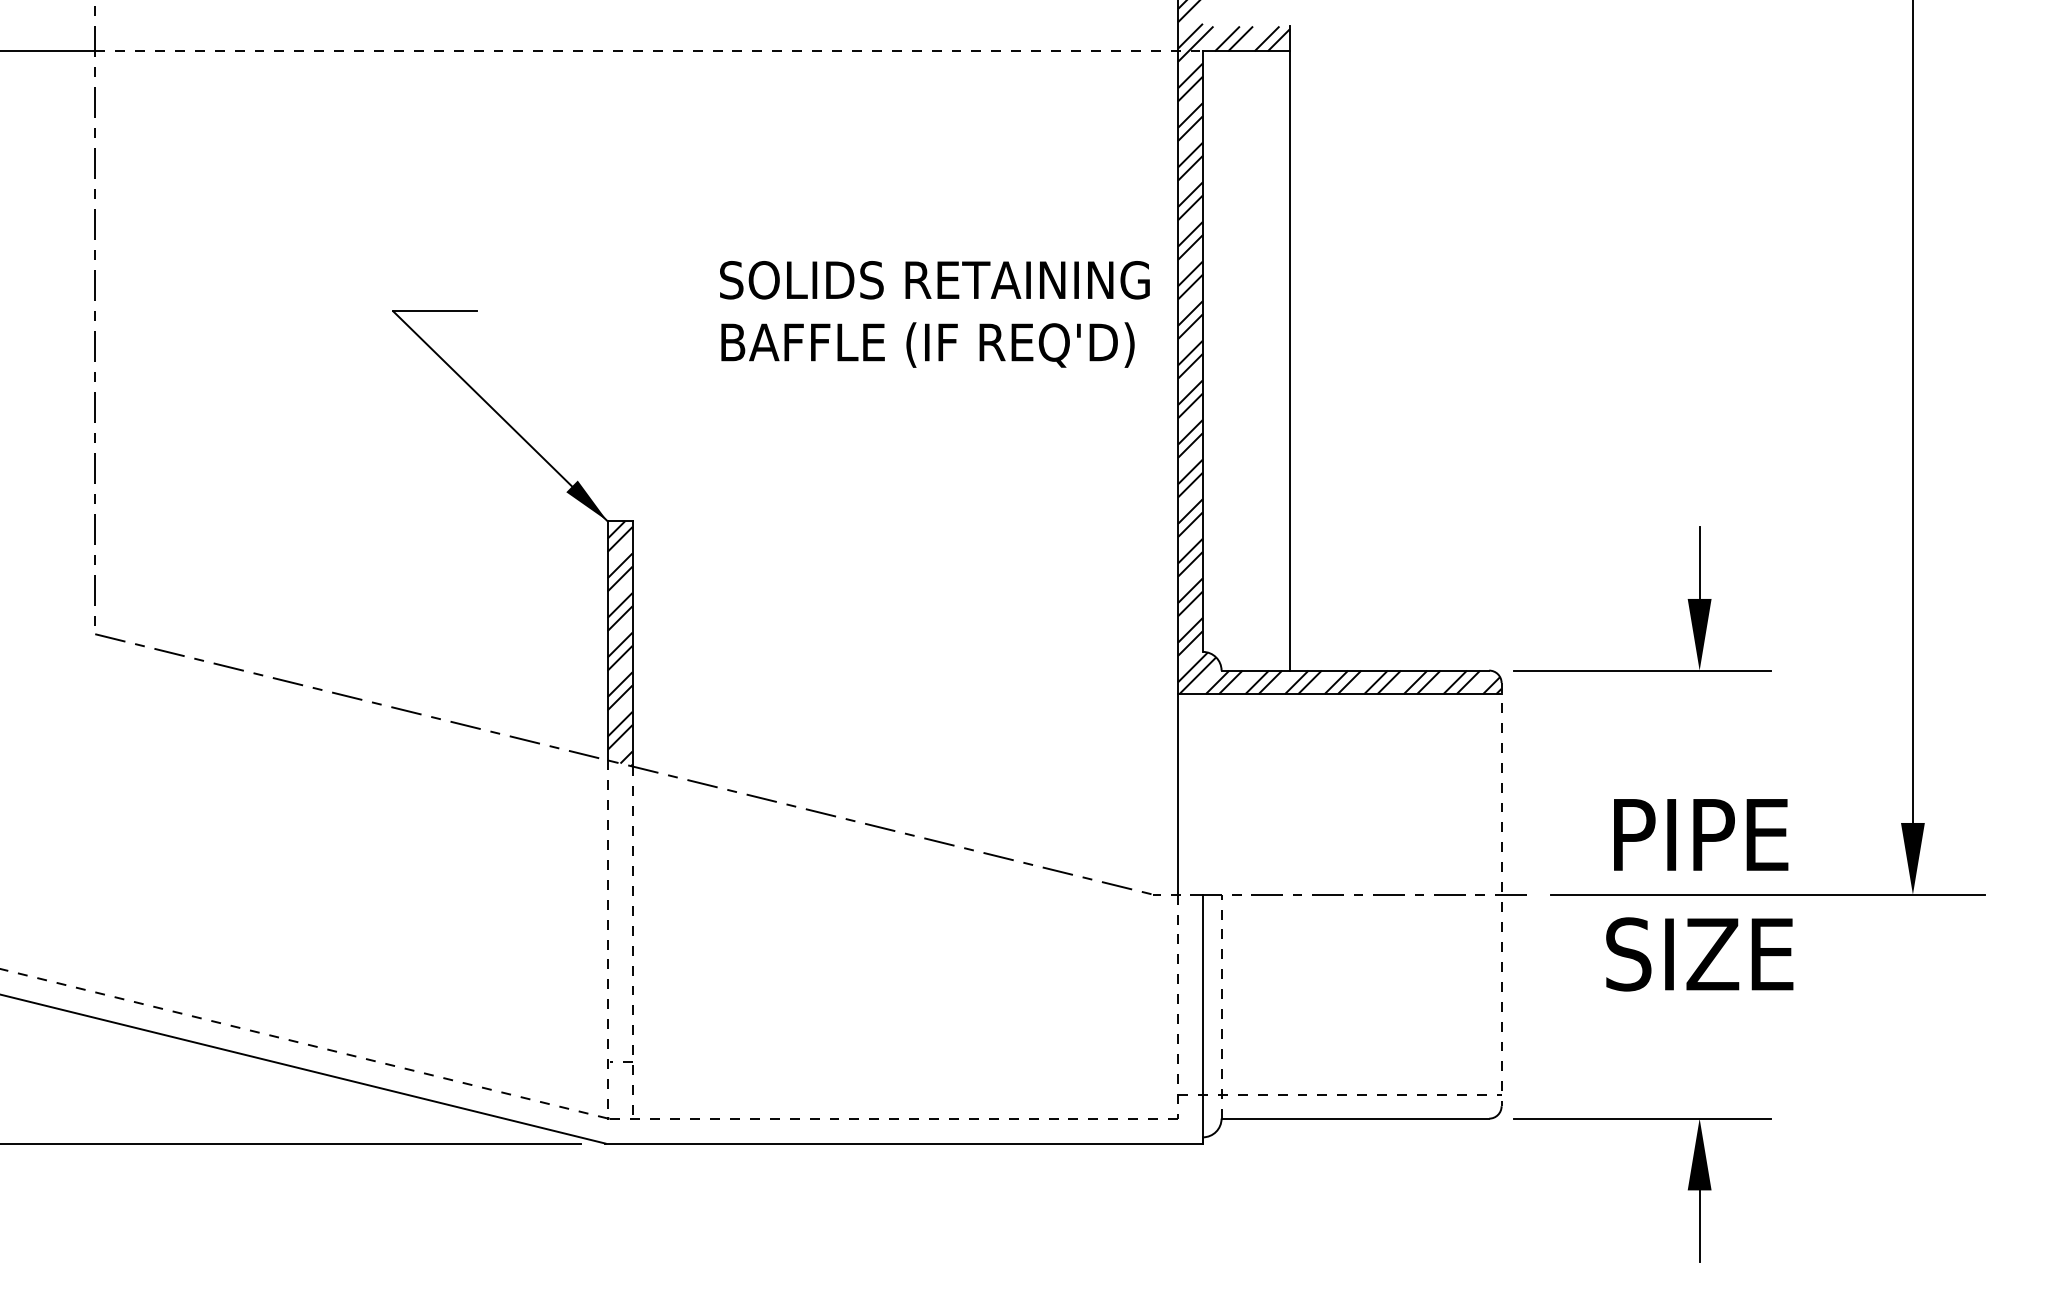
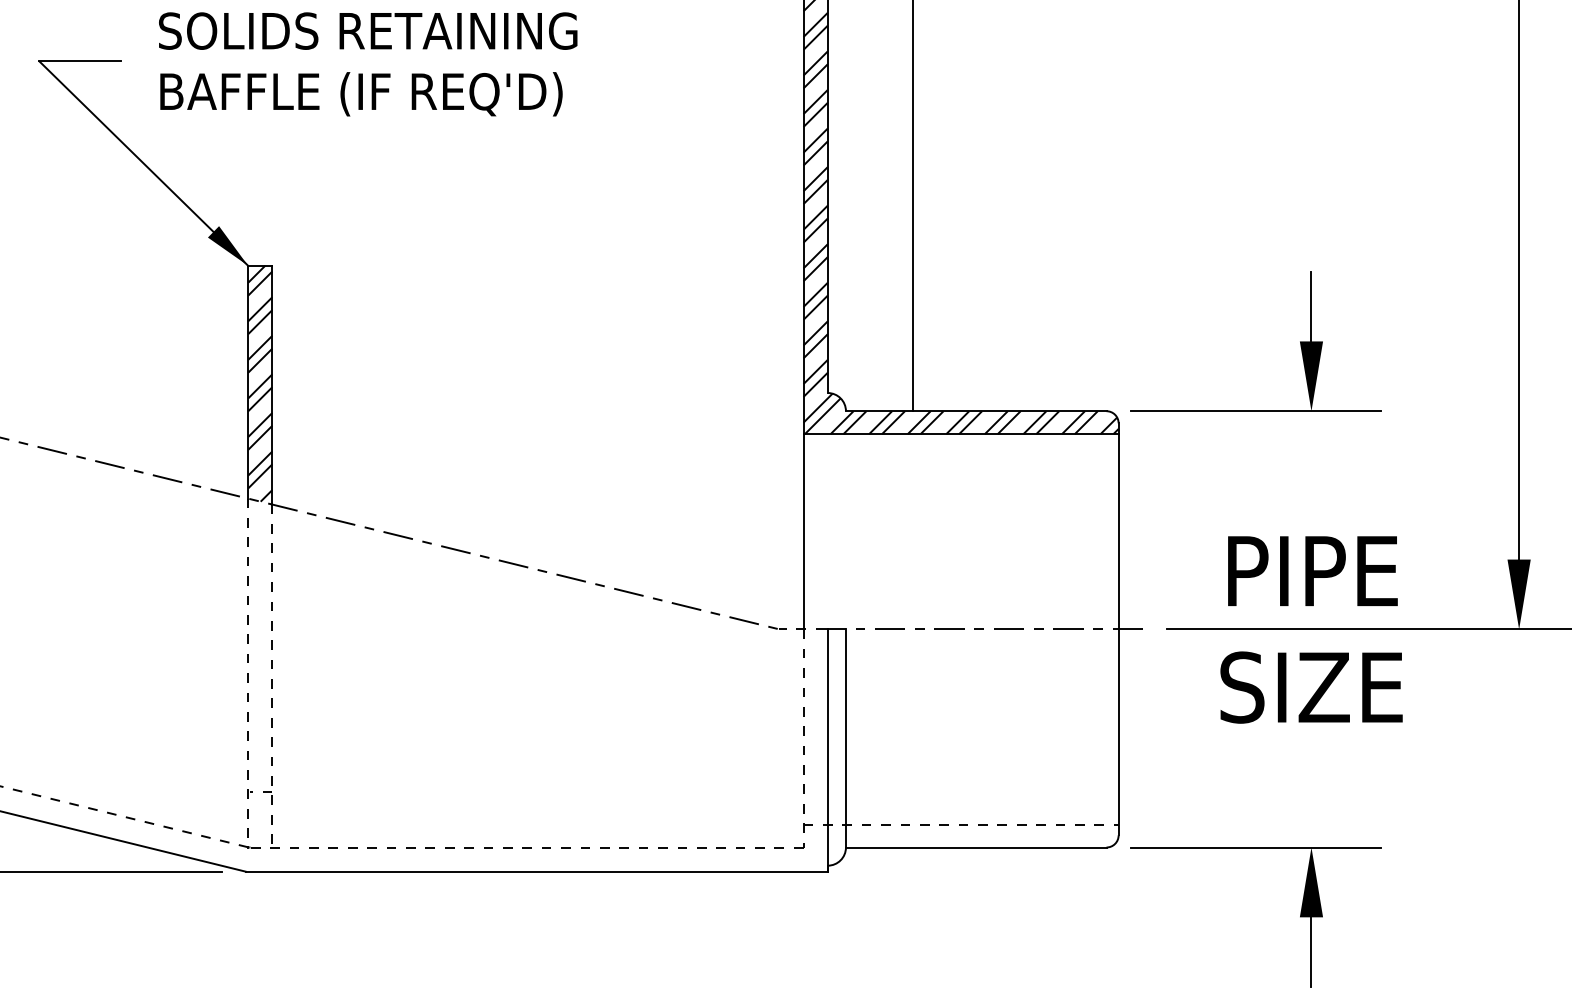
text: (934, 314) -> (367, 64), moved
line: (1501, 894) -> (1118, 629), dashed -> solid
line: (1221, 1006) -> (845, 738), dashed -> solid

